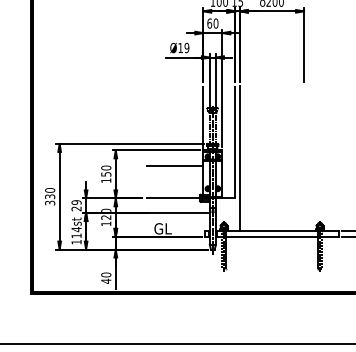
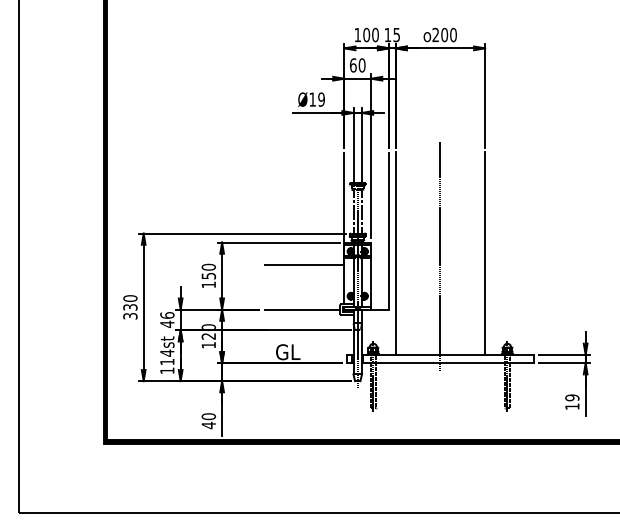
line: (304, 157) -> (485, 252), added
line: (272, 161) -> (440, 257), added
text: (76, 205) -> (167, 319), 29 -> 46

